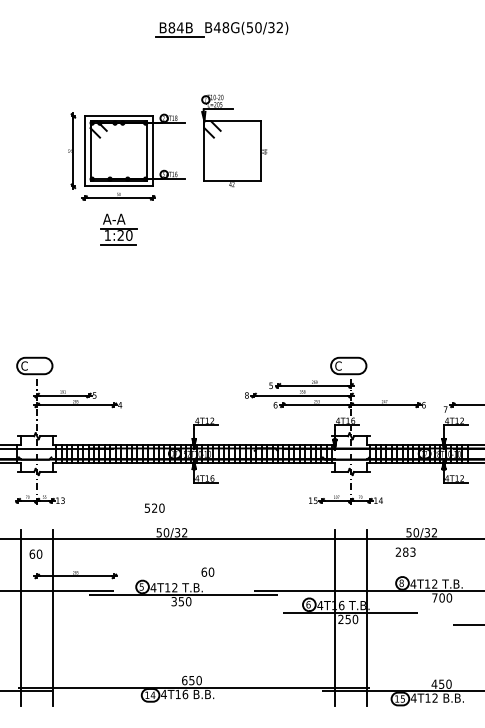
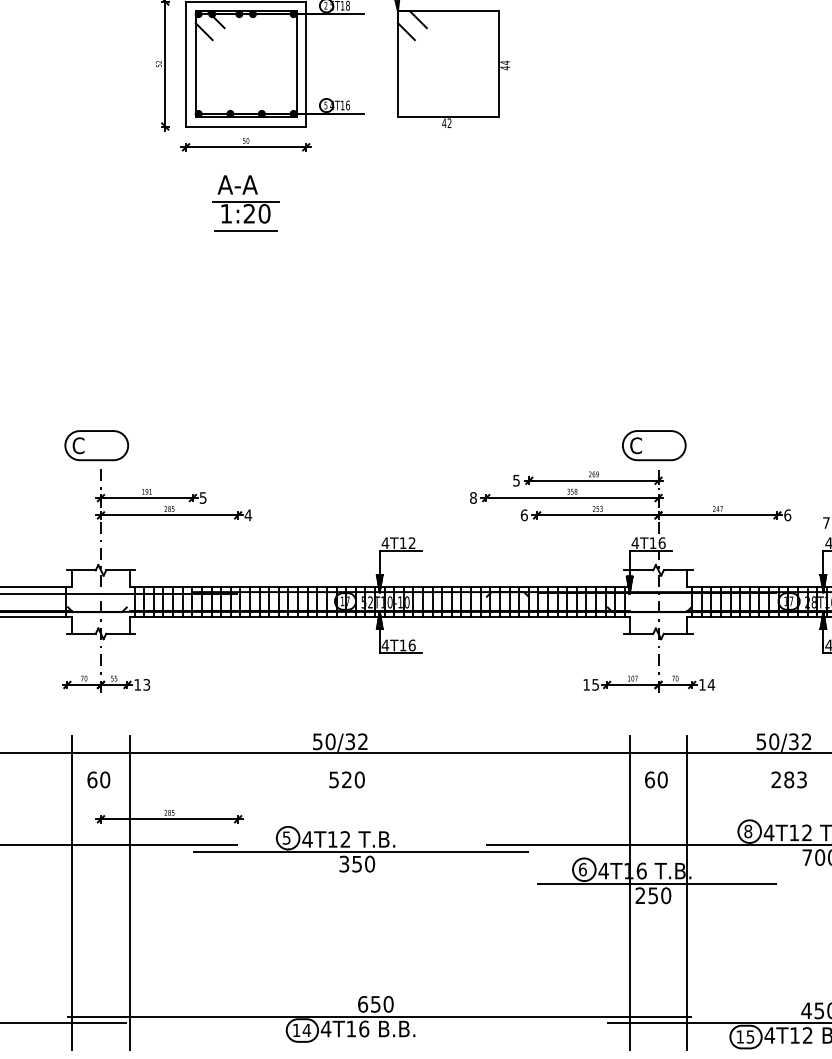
text: (154, 507) -> (346, 778), moved
text: (405, 551) -> (788, 778), moved
text: (207, 571) -> (655, 778), moved

